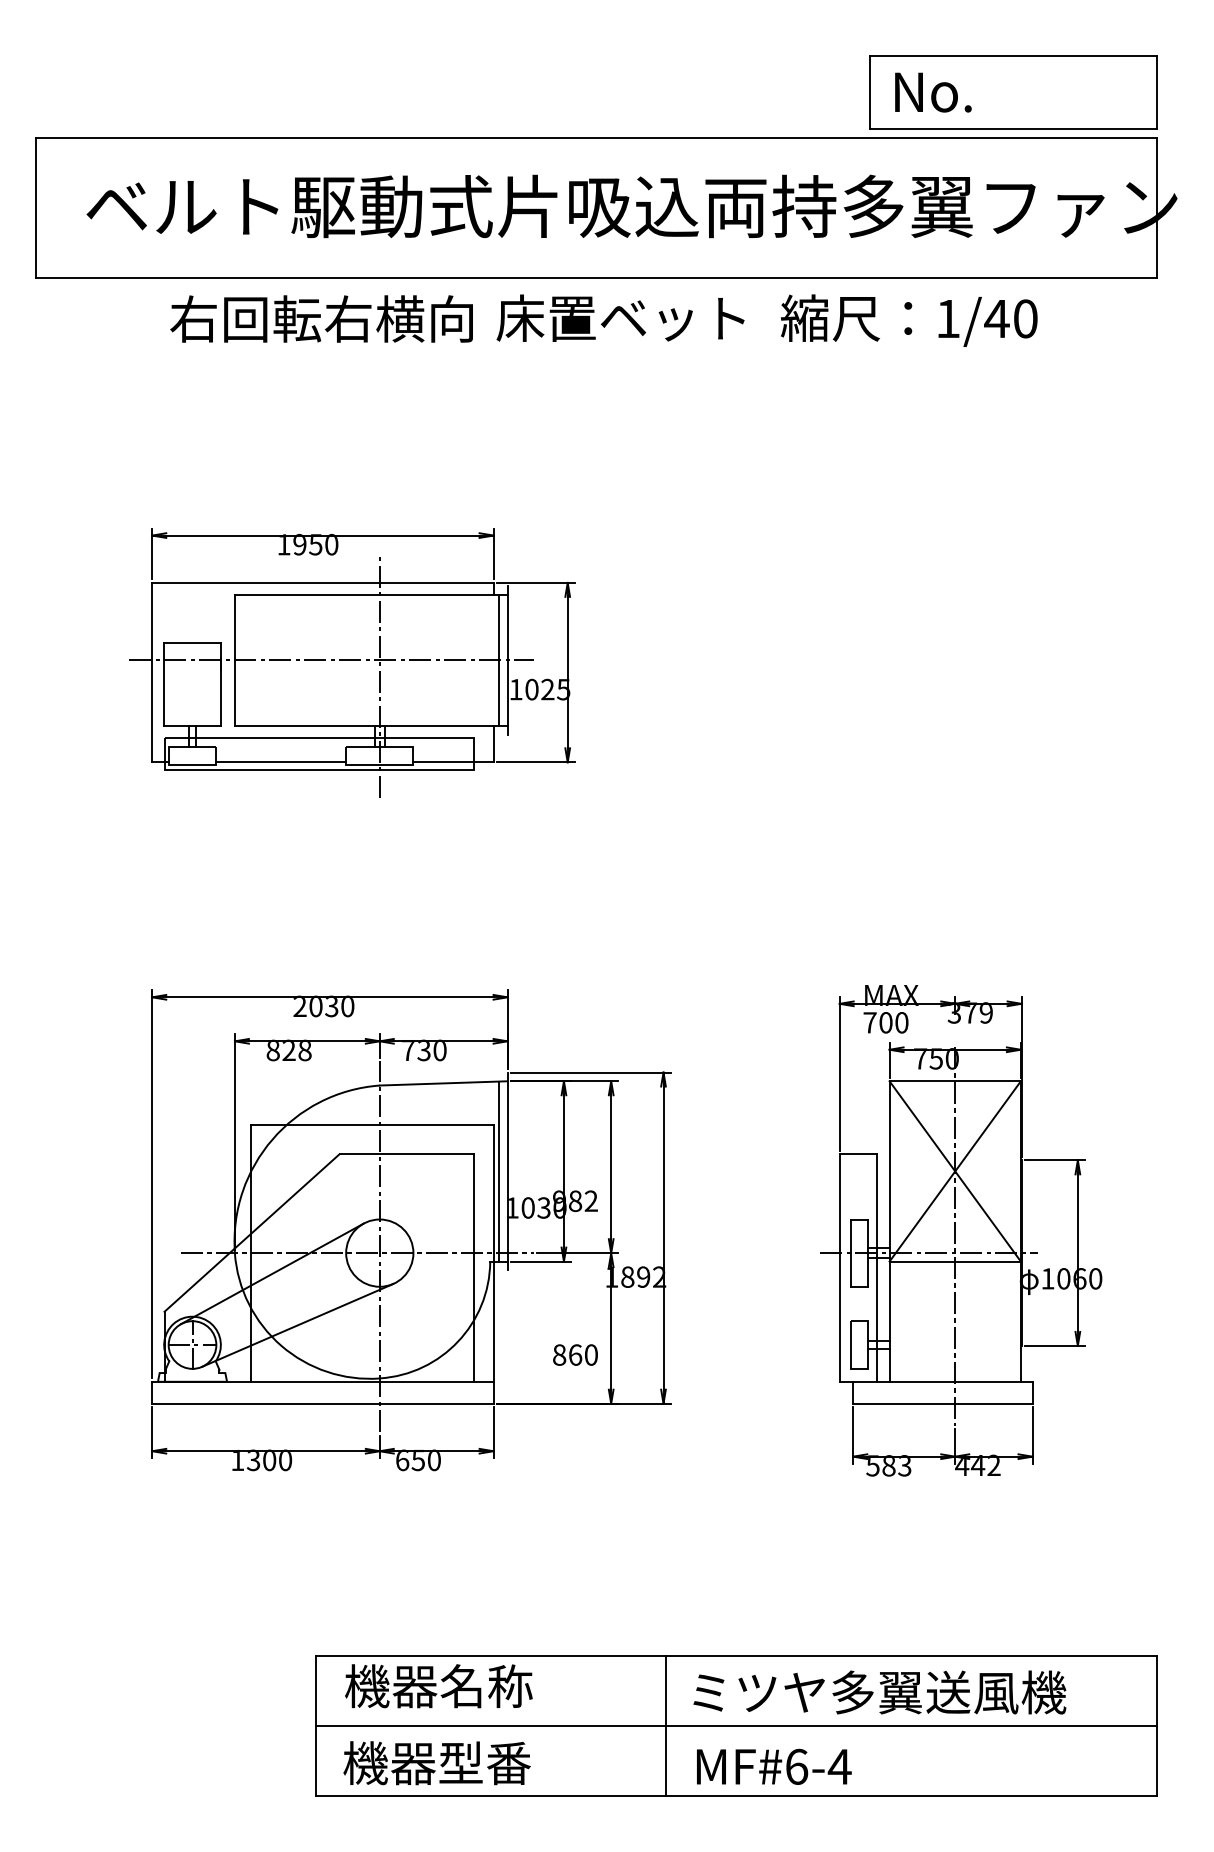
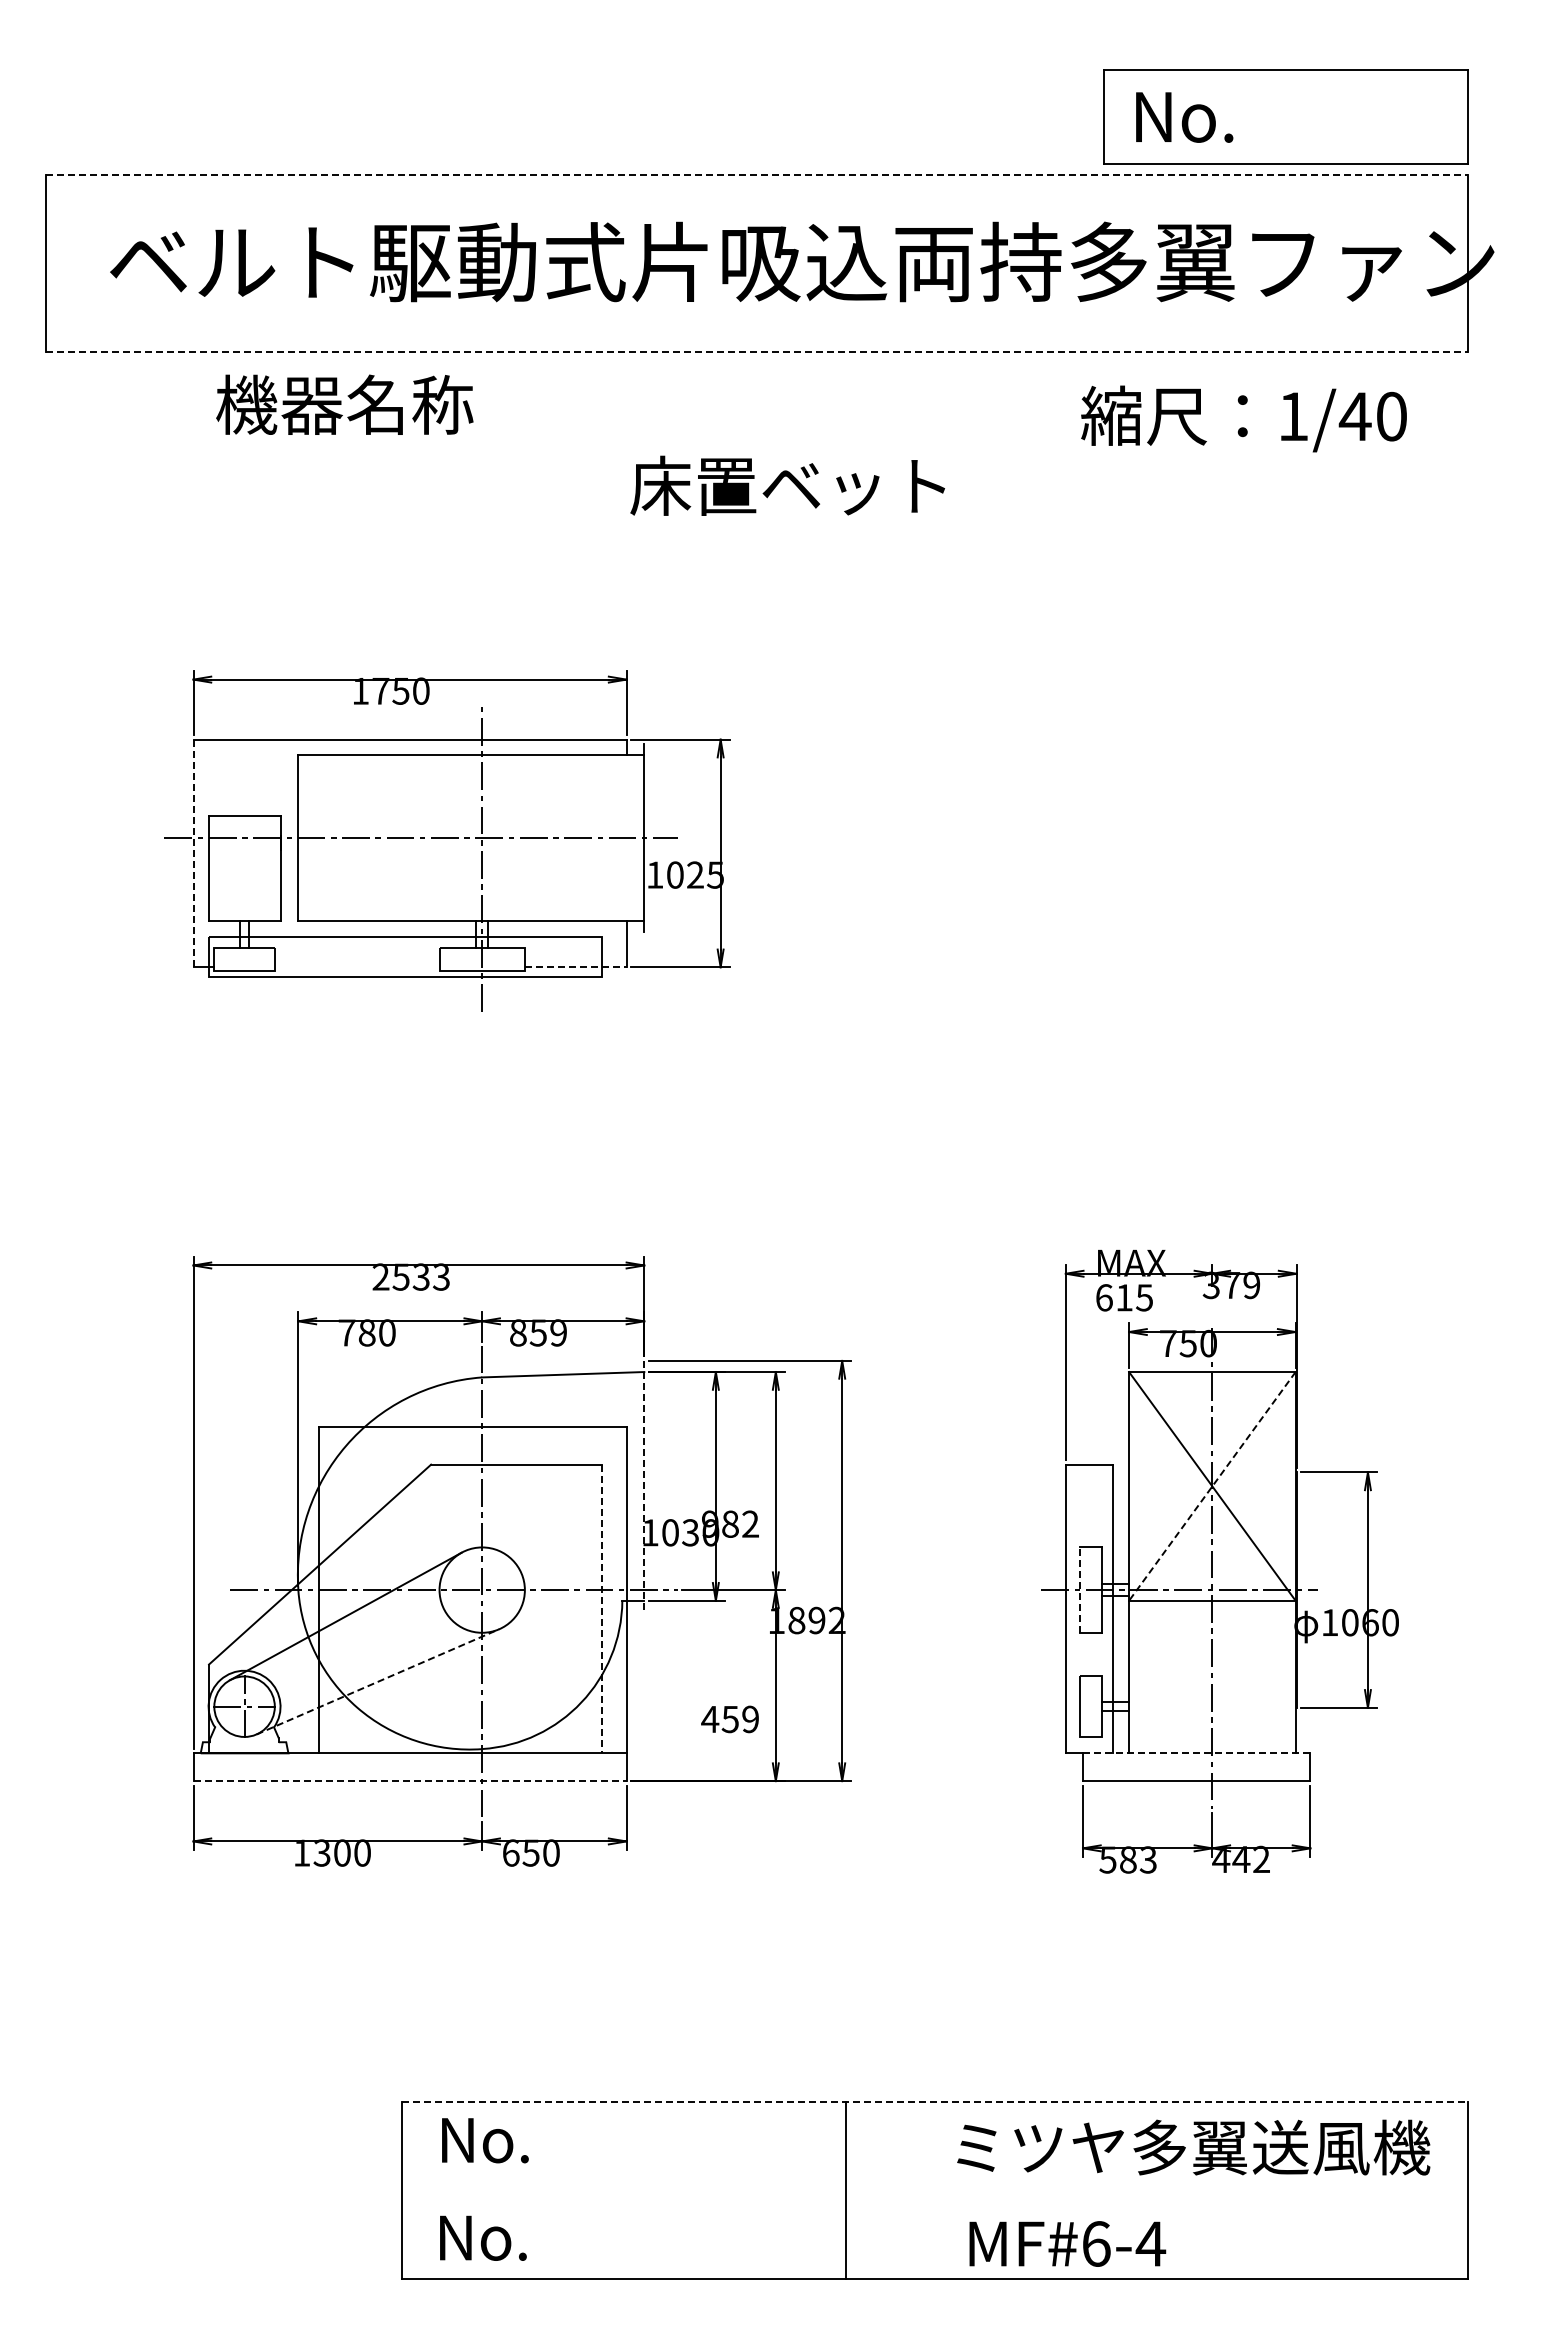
line: (596, 137) -> (757, 174), solid -> dashed
line: (596, 277) -> (757, 352), solid -> dashed
text: (620, 317) -> (787, 485), moved
text: (321, 318) -> (408, 404), 右回転右横向 -> 機器名称
text: (908, 320) -> (1243, 418), moved
text: (299, 544) -> (380, 690), 1950 -> 1750
line: (499, 660) -> (633, 837), removed
line: (152, 672) -> (193, 853), solid -> dashed
line: (280, 762) -> (356, 967), removed
line: (453, 762) -> (575, 967), solid -> dashed
text: (331, 1005) -> (420, 1276), 2030 -> 2533
text: (885, 1022) -> (1124, 1297), 700 -> 615
text: (288, 1050) -> (366, 1332), 828 -> 780
text: (424, 1050) -> (538, 1332), 730 -> 859
line: (499, 1171) -> (633, 1486), removed
line: (507, 1171) -> (644, 1486), solid -> dashed
line: (955, 1171) -> (1212, 1486), solid -> dashed
line: (850, 1253) -> (1079, 1590), solid -> dashed
line: (474, 1268) -> (602, 1609), solid -> dashed
line: (298, 1325) -> (378, 1681), solid -> dashed
text: (574, 1355) -> (729, 1719), 860 -> 459
line: (942, 1381) -> (1196, 1753), solid -> dashed
line: (323, 1403) -> (410, 1781), solid -> dashed
line: (737, 1656) -> (935, 2101), solid -> dashed
text: (439, 1686) -> (557, 2139), 機器名称 -> No.
text: (879, 1692) -> (1193, 2147), moved
line: (736, 1726) -> (934, 2190), removed
text: (437, 1763) -> (555, 2237), 機器型番 -> No.
text: (774, 1766) -> (1067, 2243), moved

